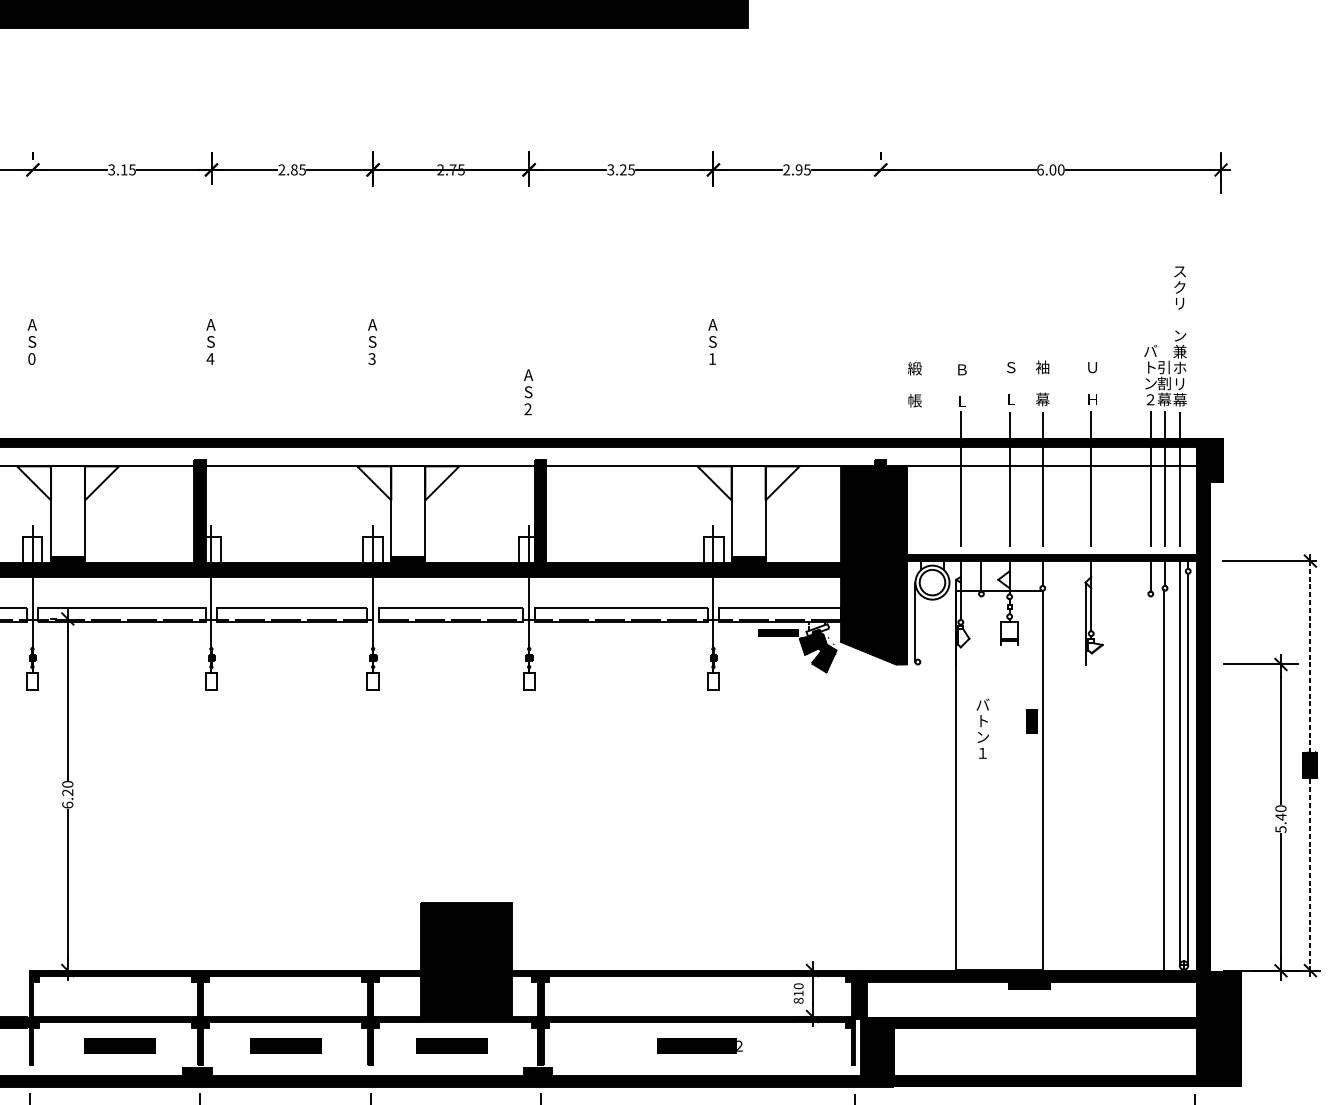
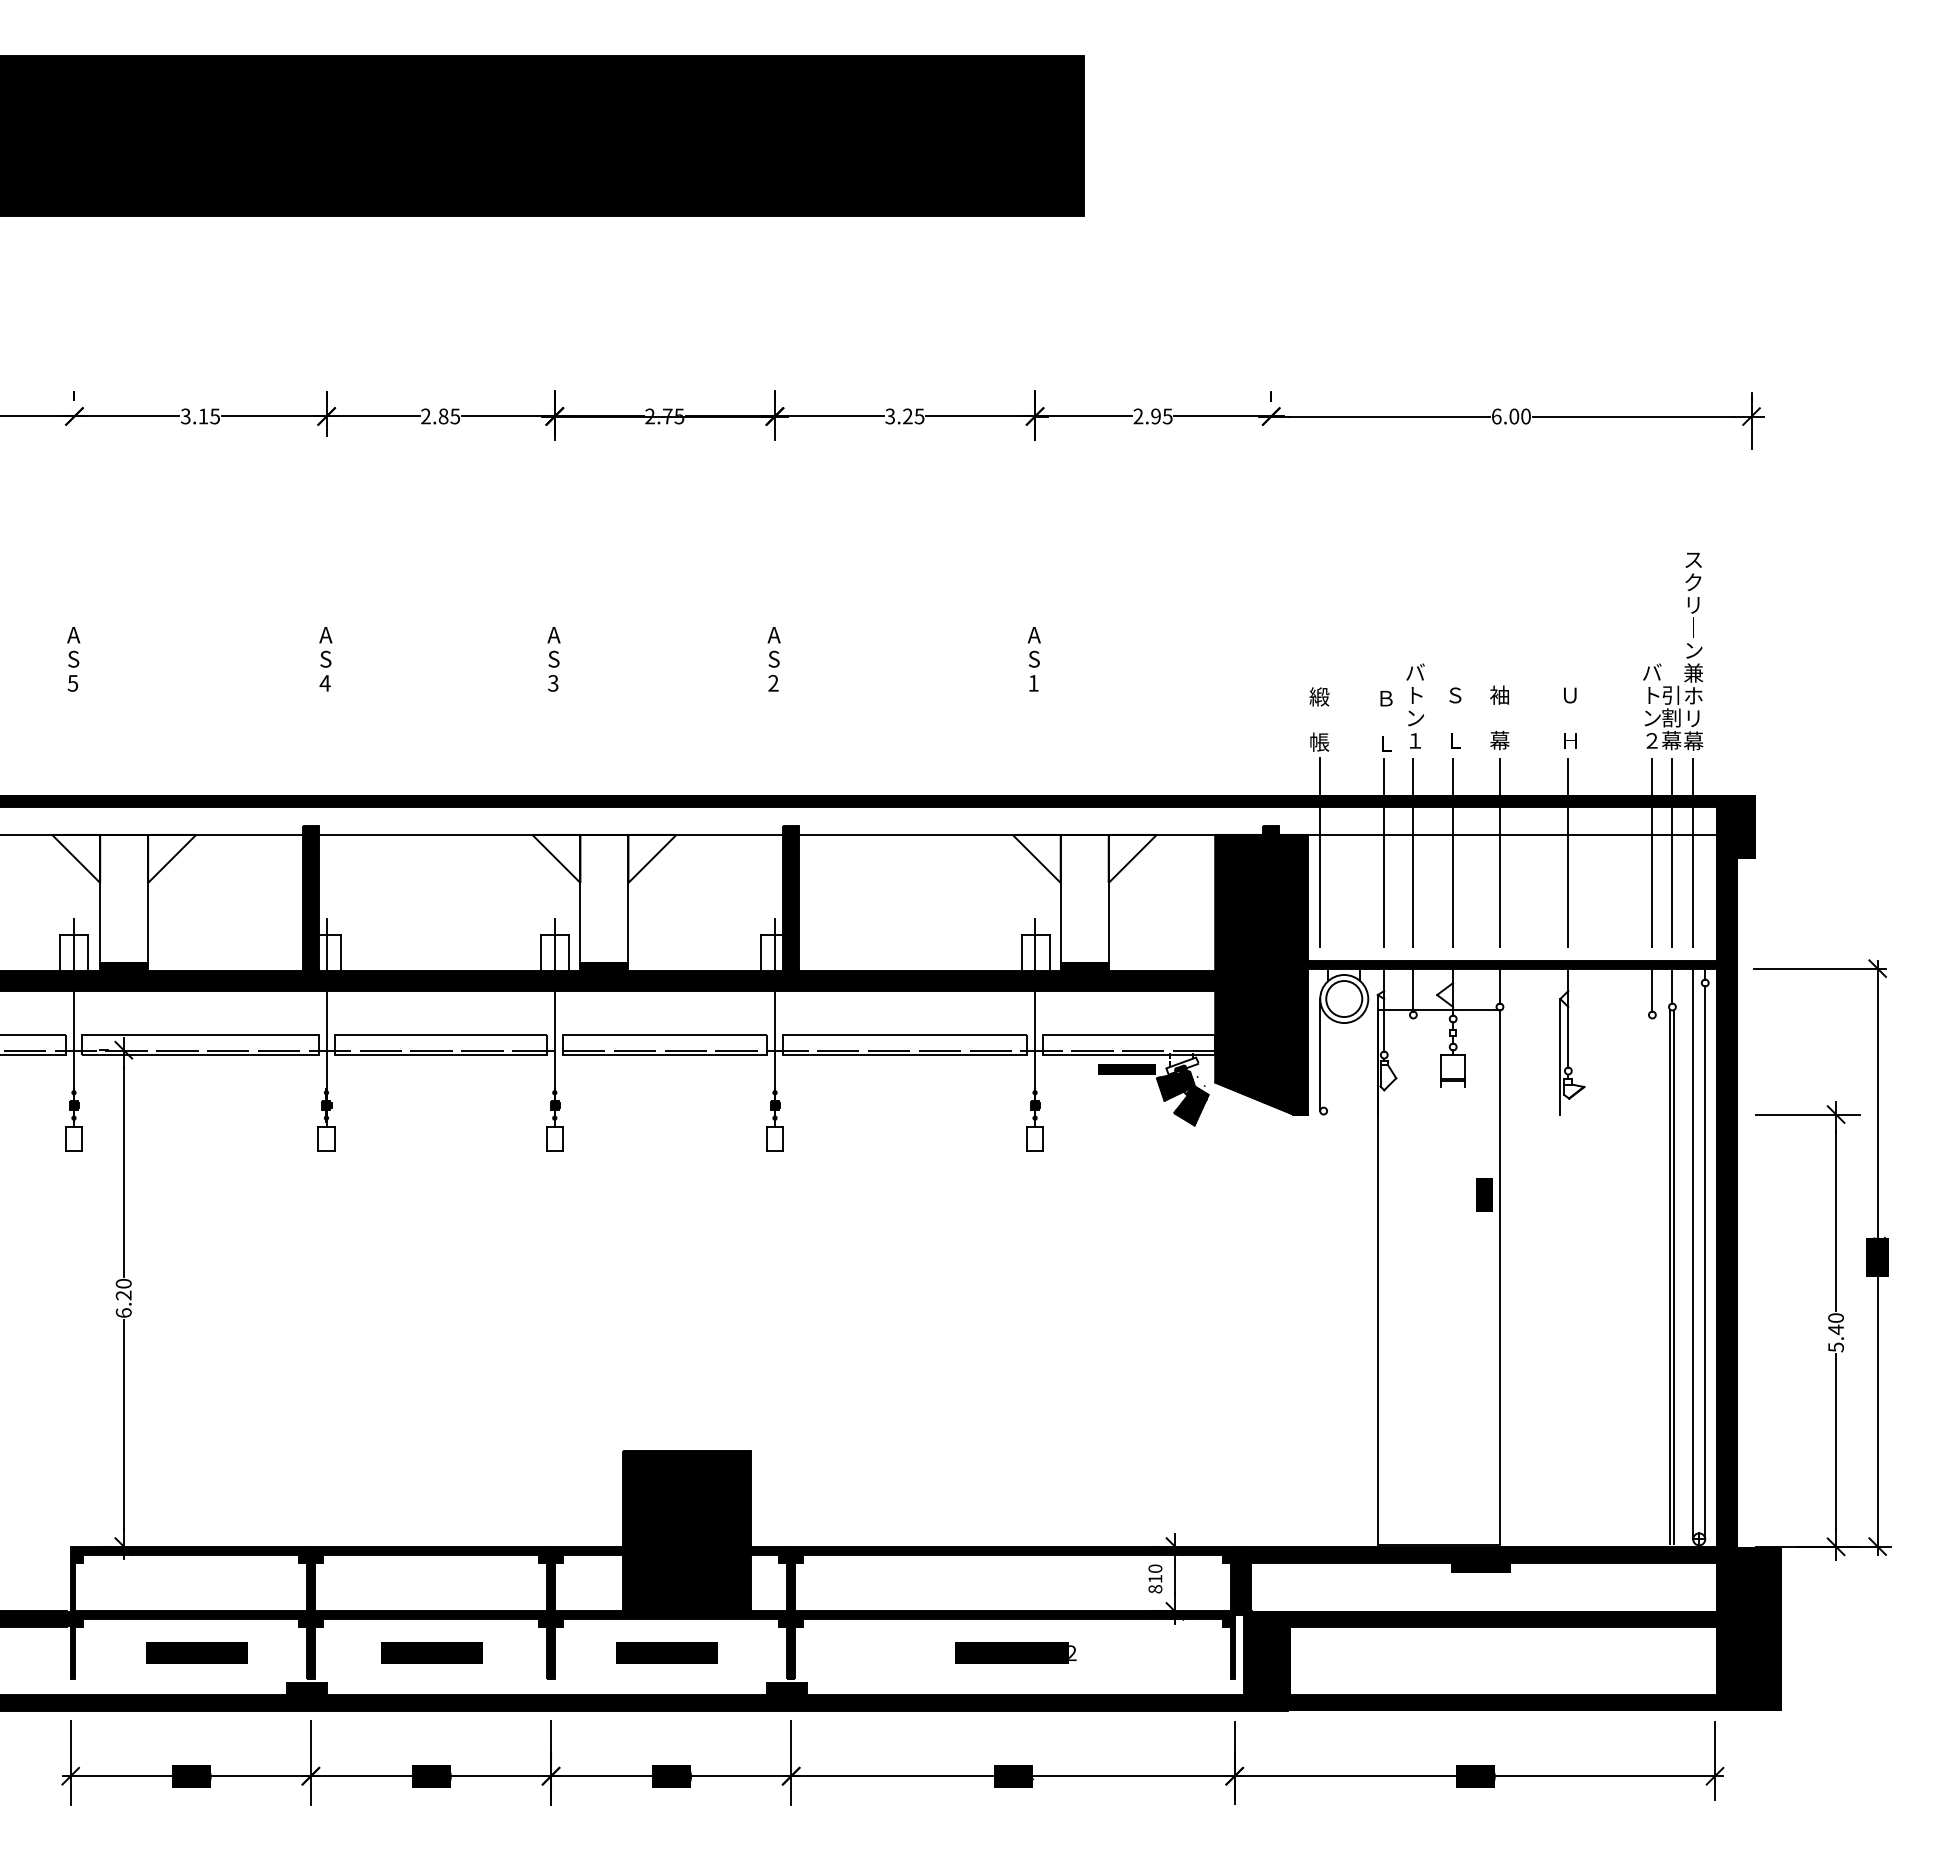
text: (31, 359) -> (72, 683), 0 -> 5
text: (528, 392) -> (773, 659), moved
line: (915, 478) -> (1320, 852), added
line: (981, 478) -> (1413, 852), added
text: (982, 728) -> (1415, 705), moved
line: (1310, 765) -> (1877, 1257), dashed -> solid
line: (1166, 779) -> (1674, 1276), added

